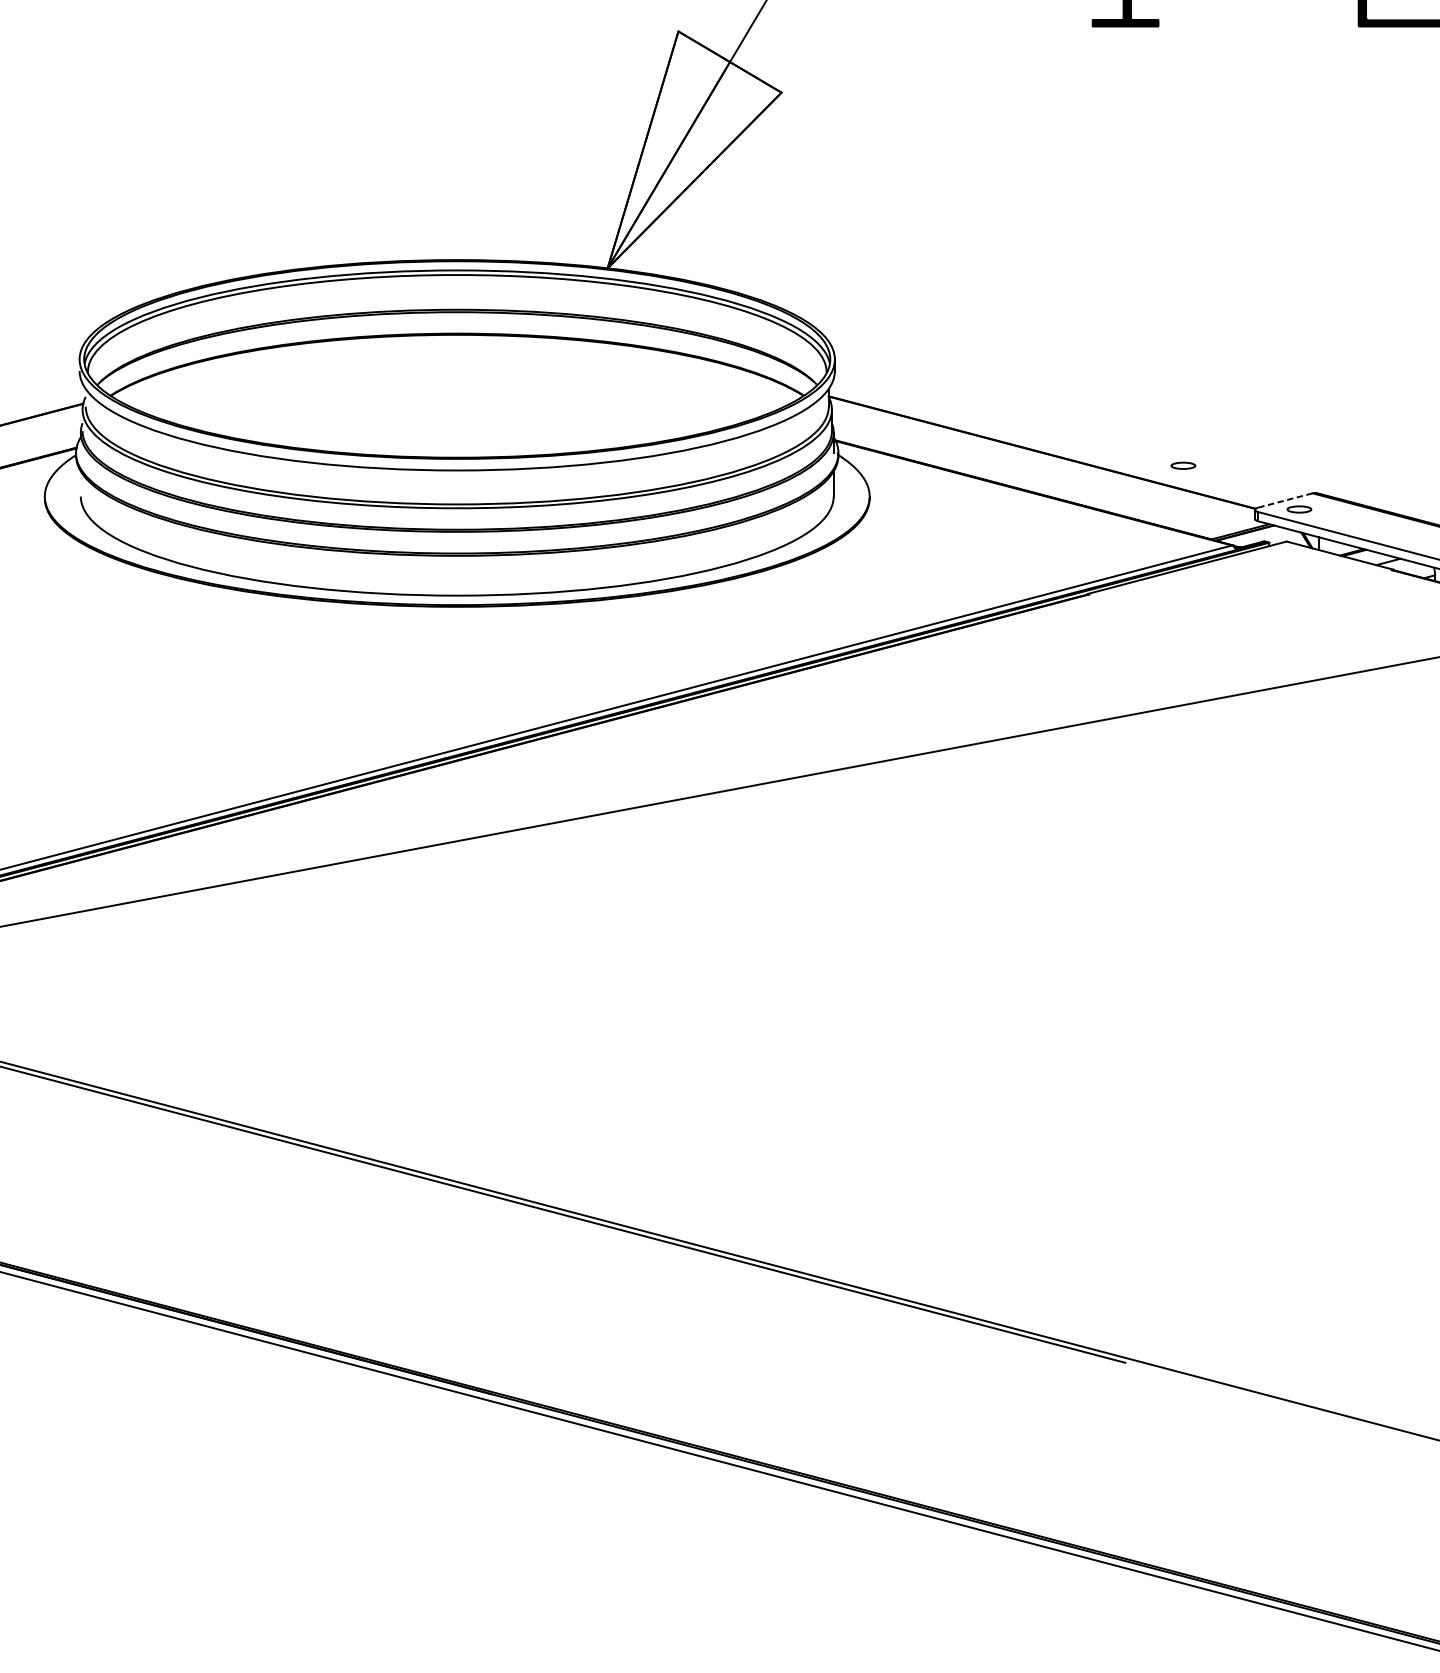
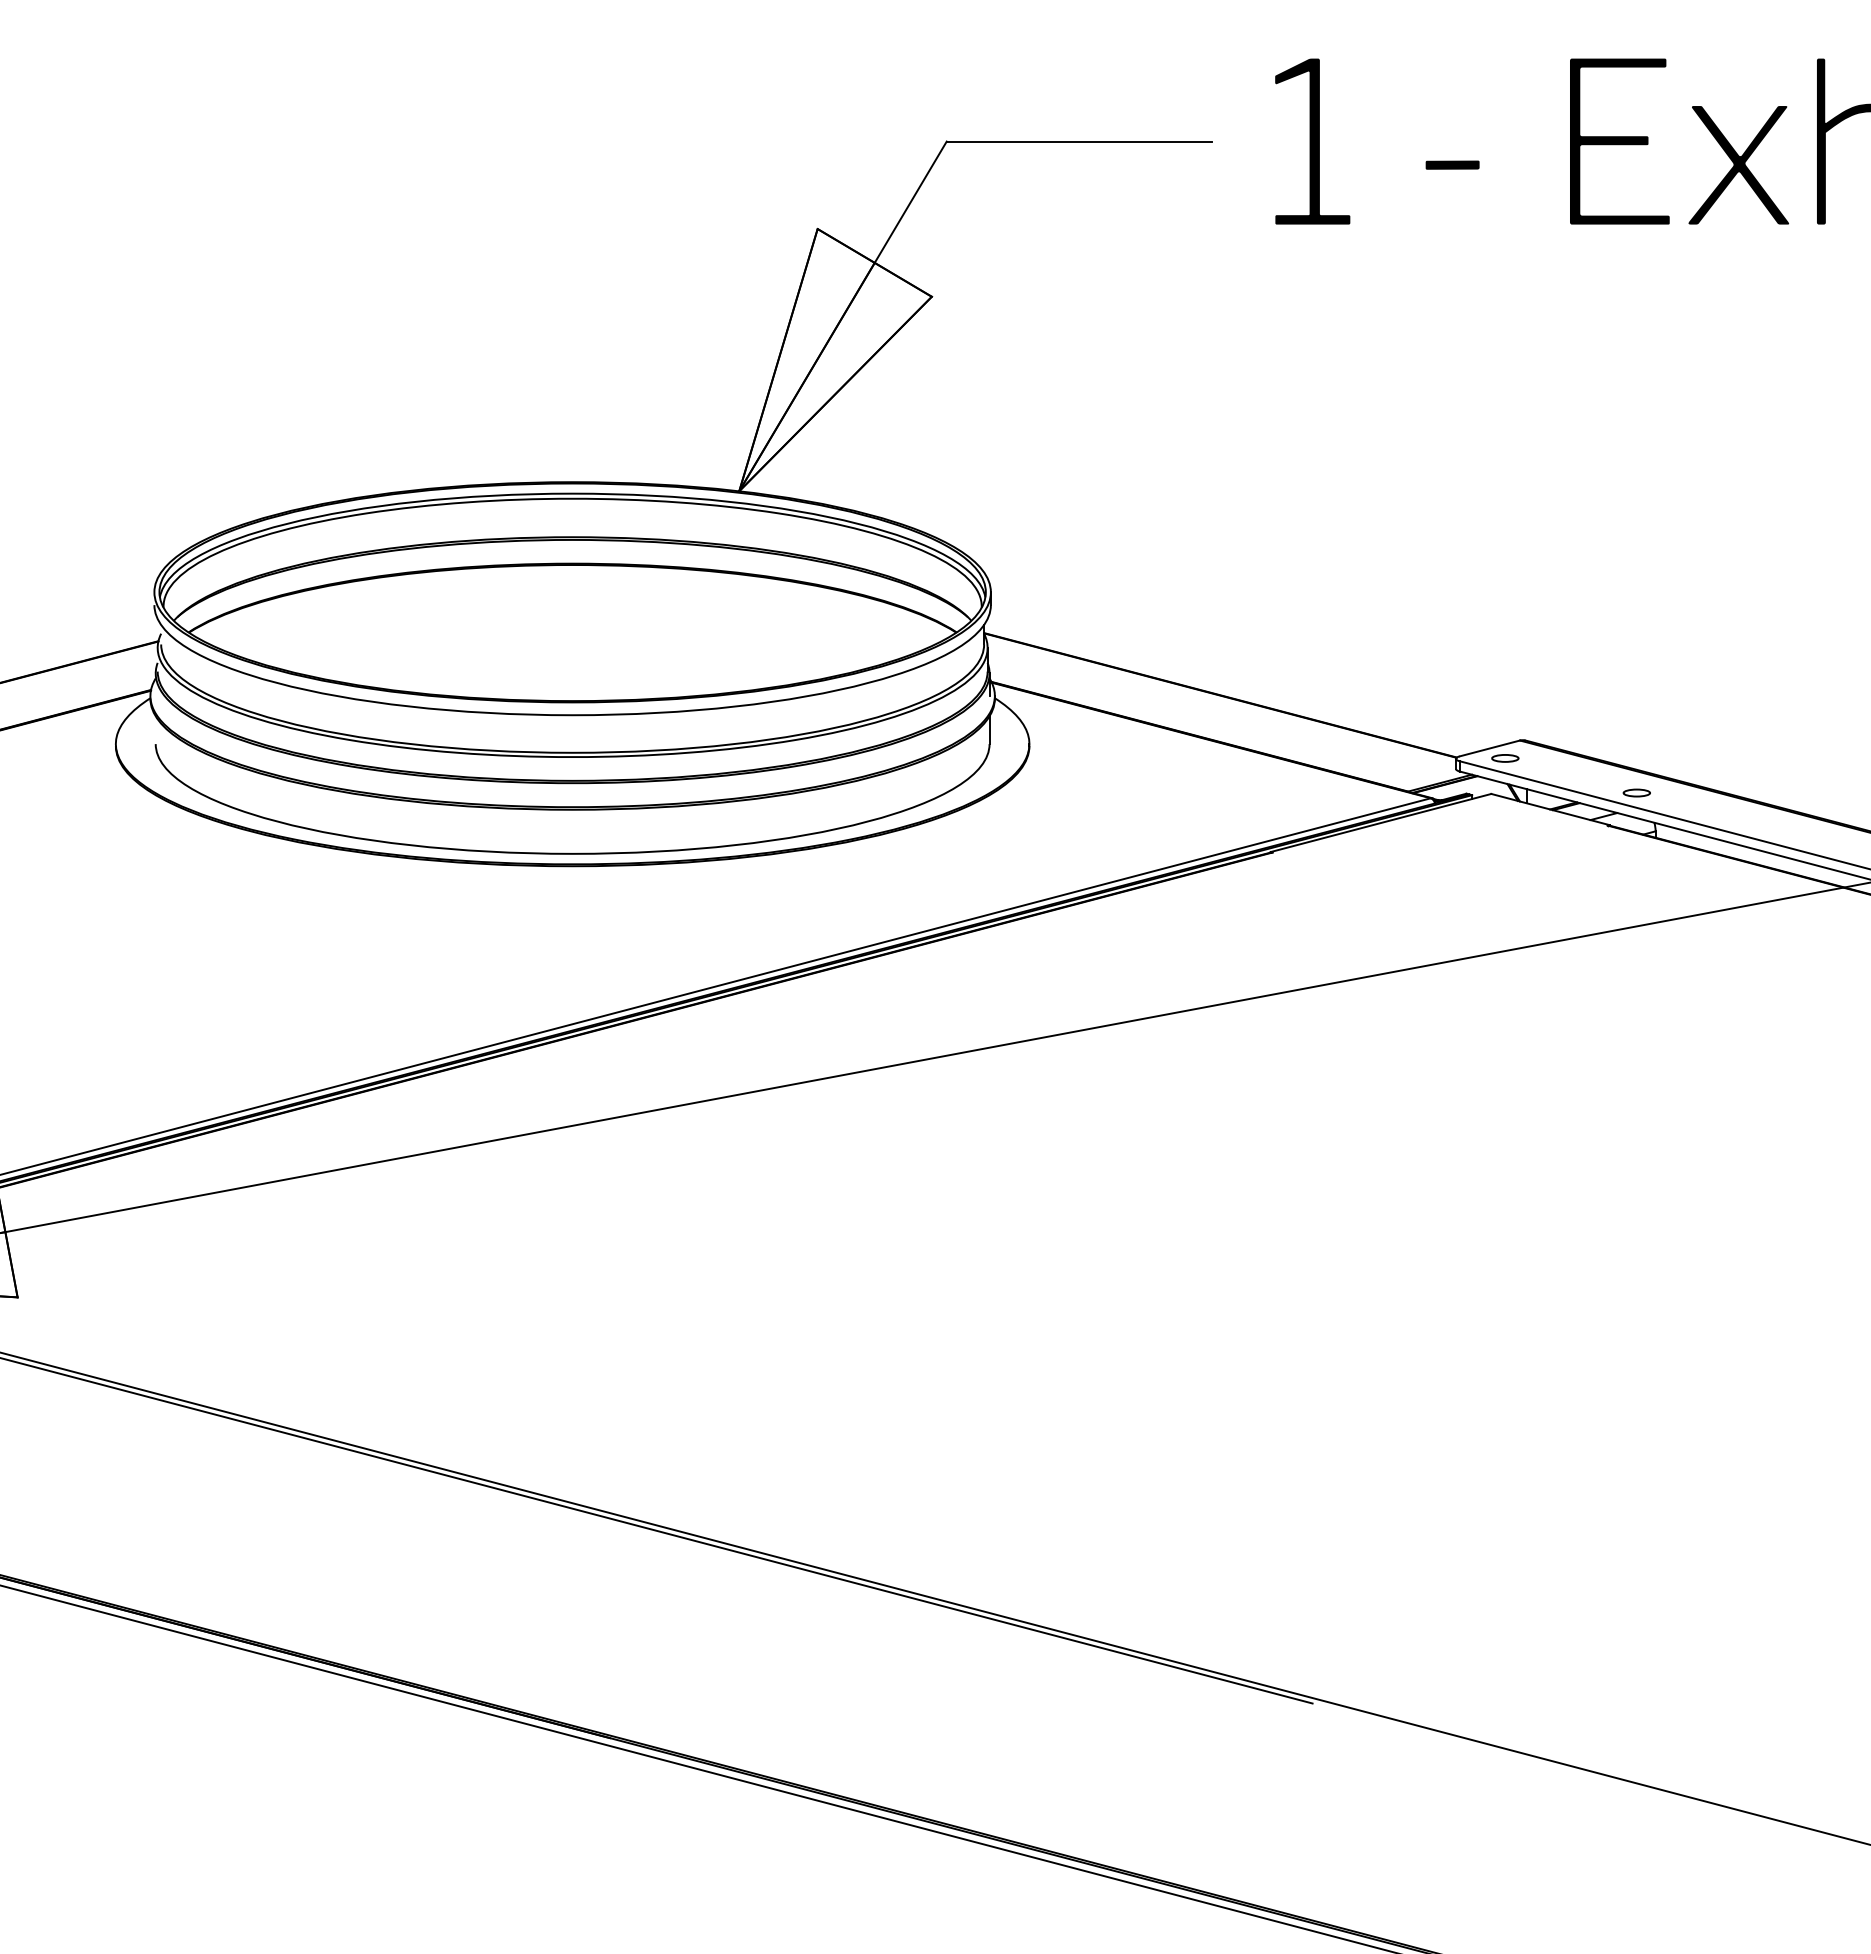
part: (1183, 465) -> (1636, 792), moved
line: (1285, 500) -> (1490, 748), dashed -> solid

